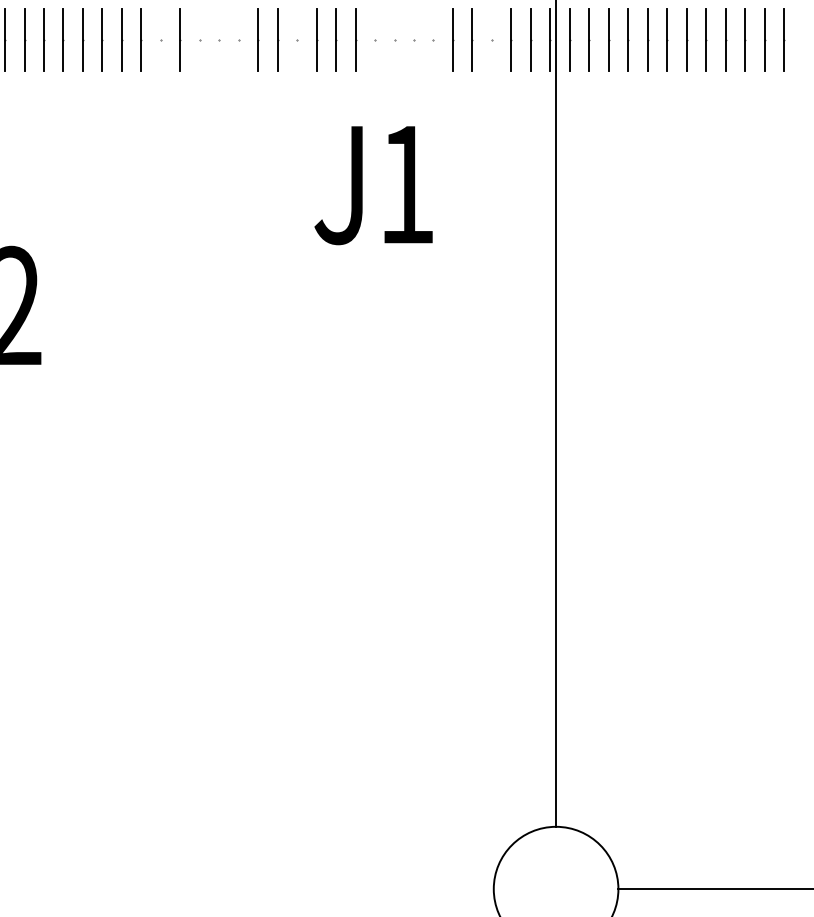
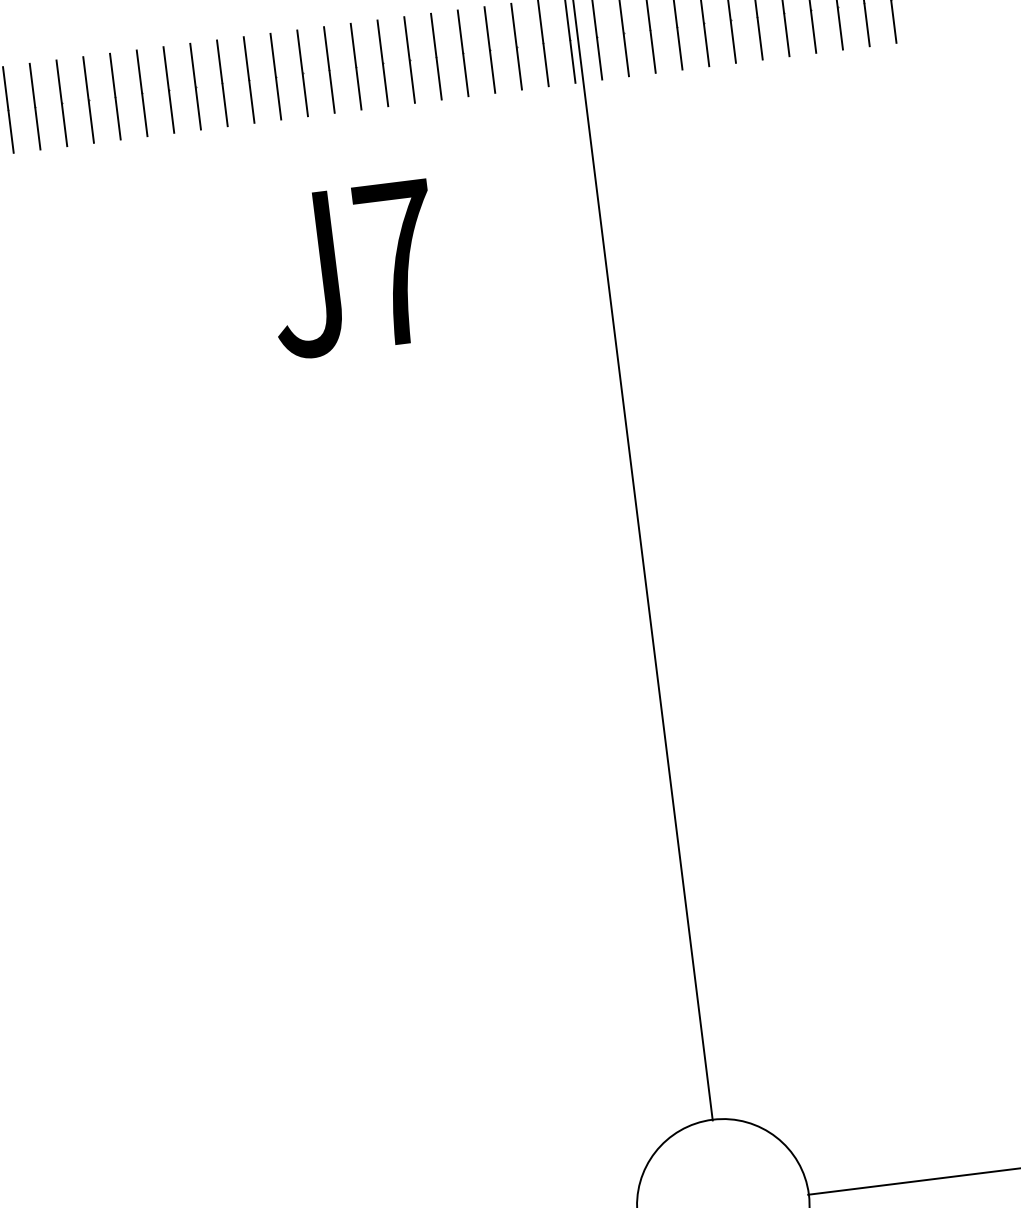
line: (160, 39) -> (34, 105), added
line: (199, 39) -> (88, 99), added
line: (219, 39) -> (115, 95), added
line: (238, 39) -> (141, 92), added
line: (297, 39) -> (222, 82), added
line: (375, 39) -> (329, 69), added
line: (394, 39) -> (355, 65), added
line: (414, 39) -> (383, 62), added
line: (433, 39) -> (409, 59), added
line: (491, 39) -> (489, 49), added
text: (407, 184) -> (398, 262), J1 -> J7

